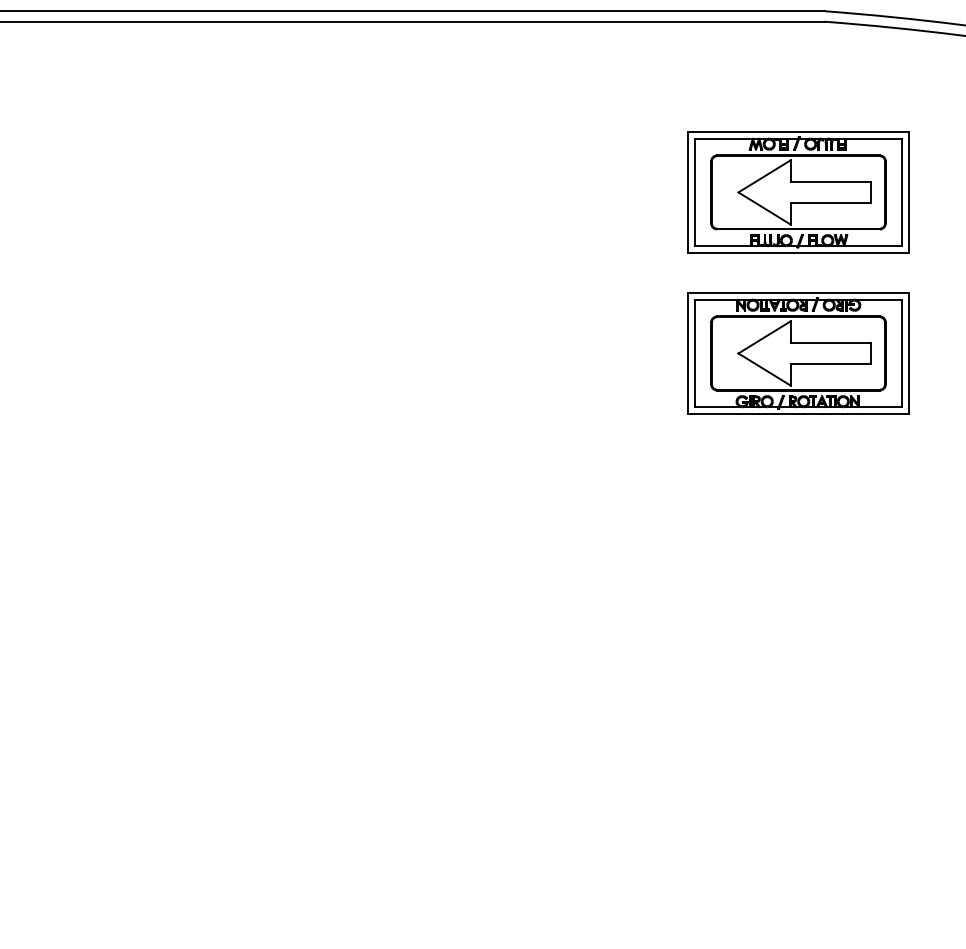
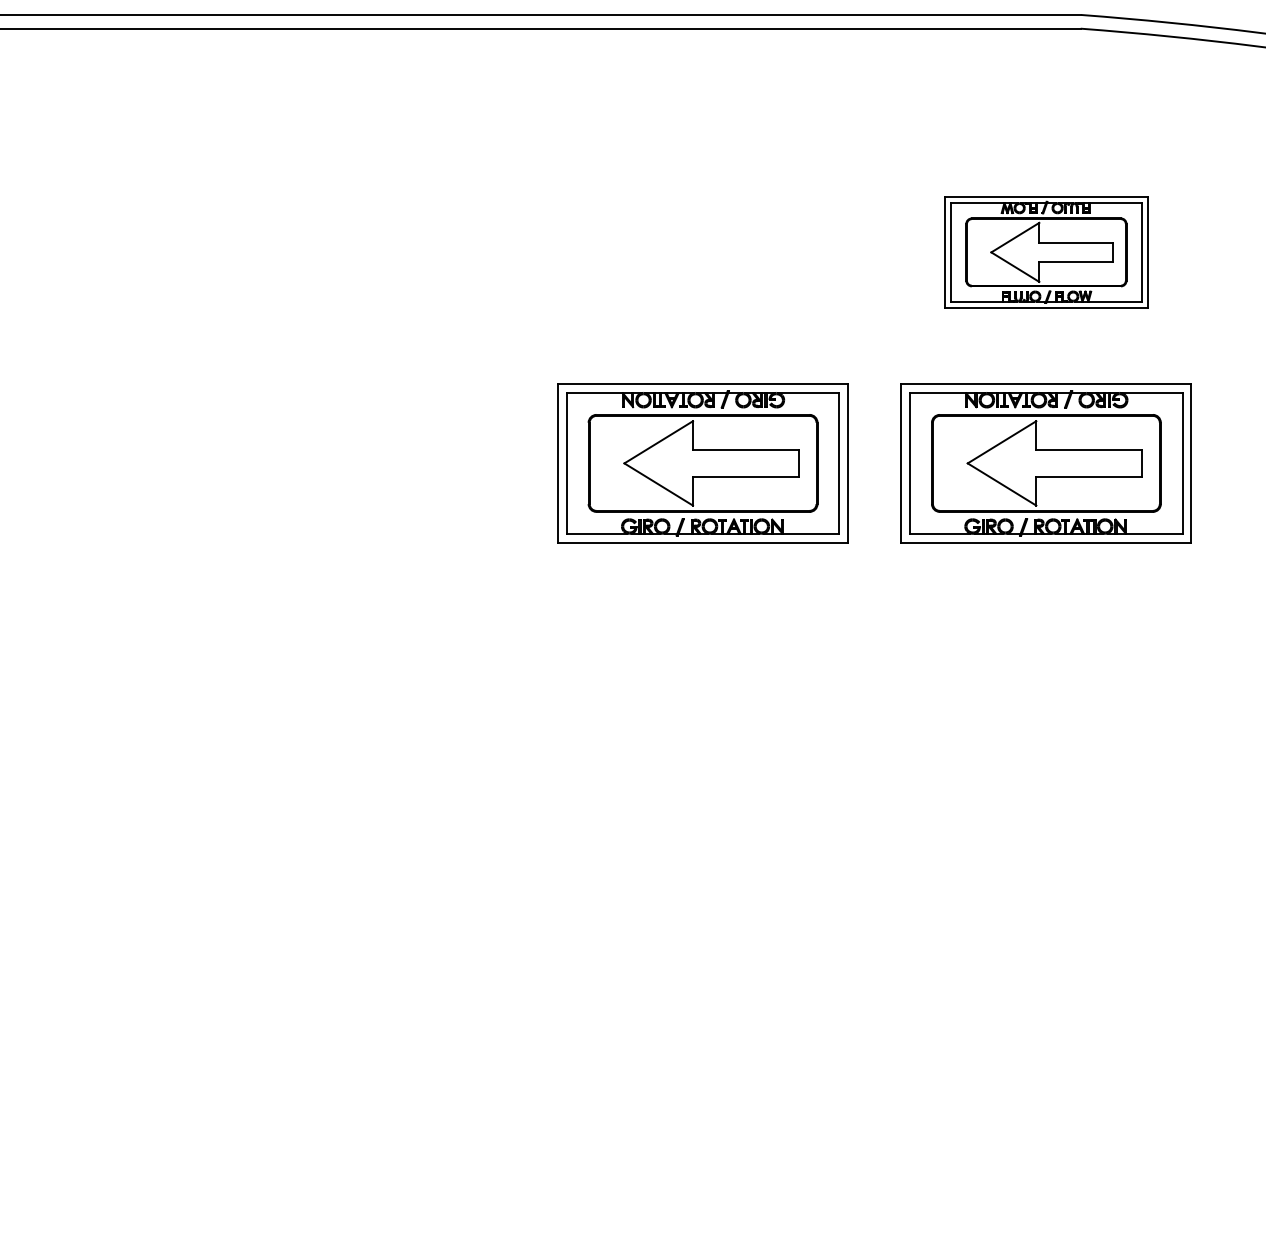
part: (798, 192) -> (1046, 252), size x0.7
part: (536, 353) -> (703, 463), added

